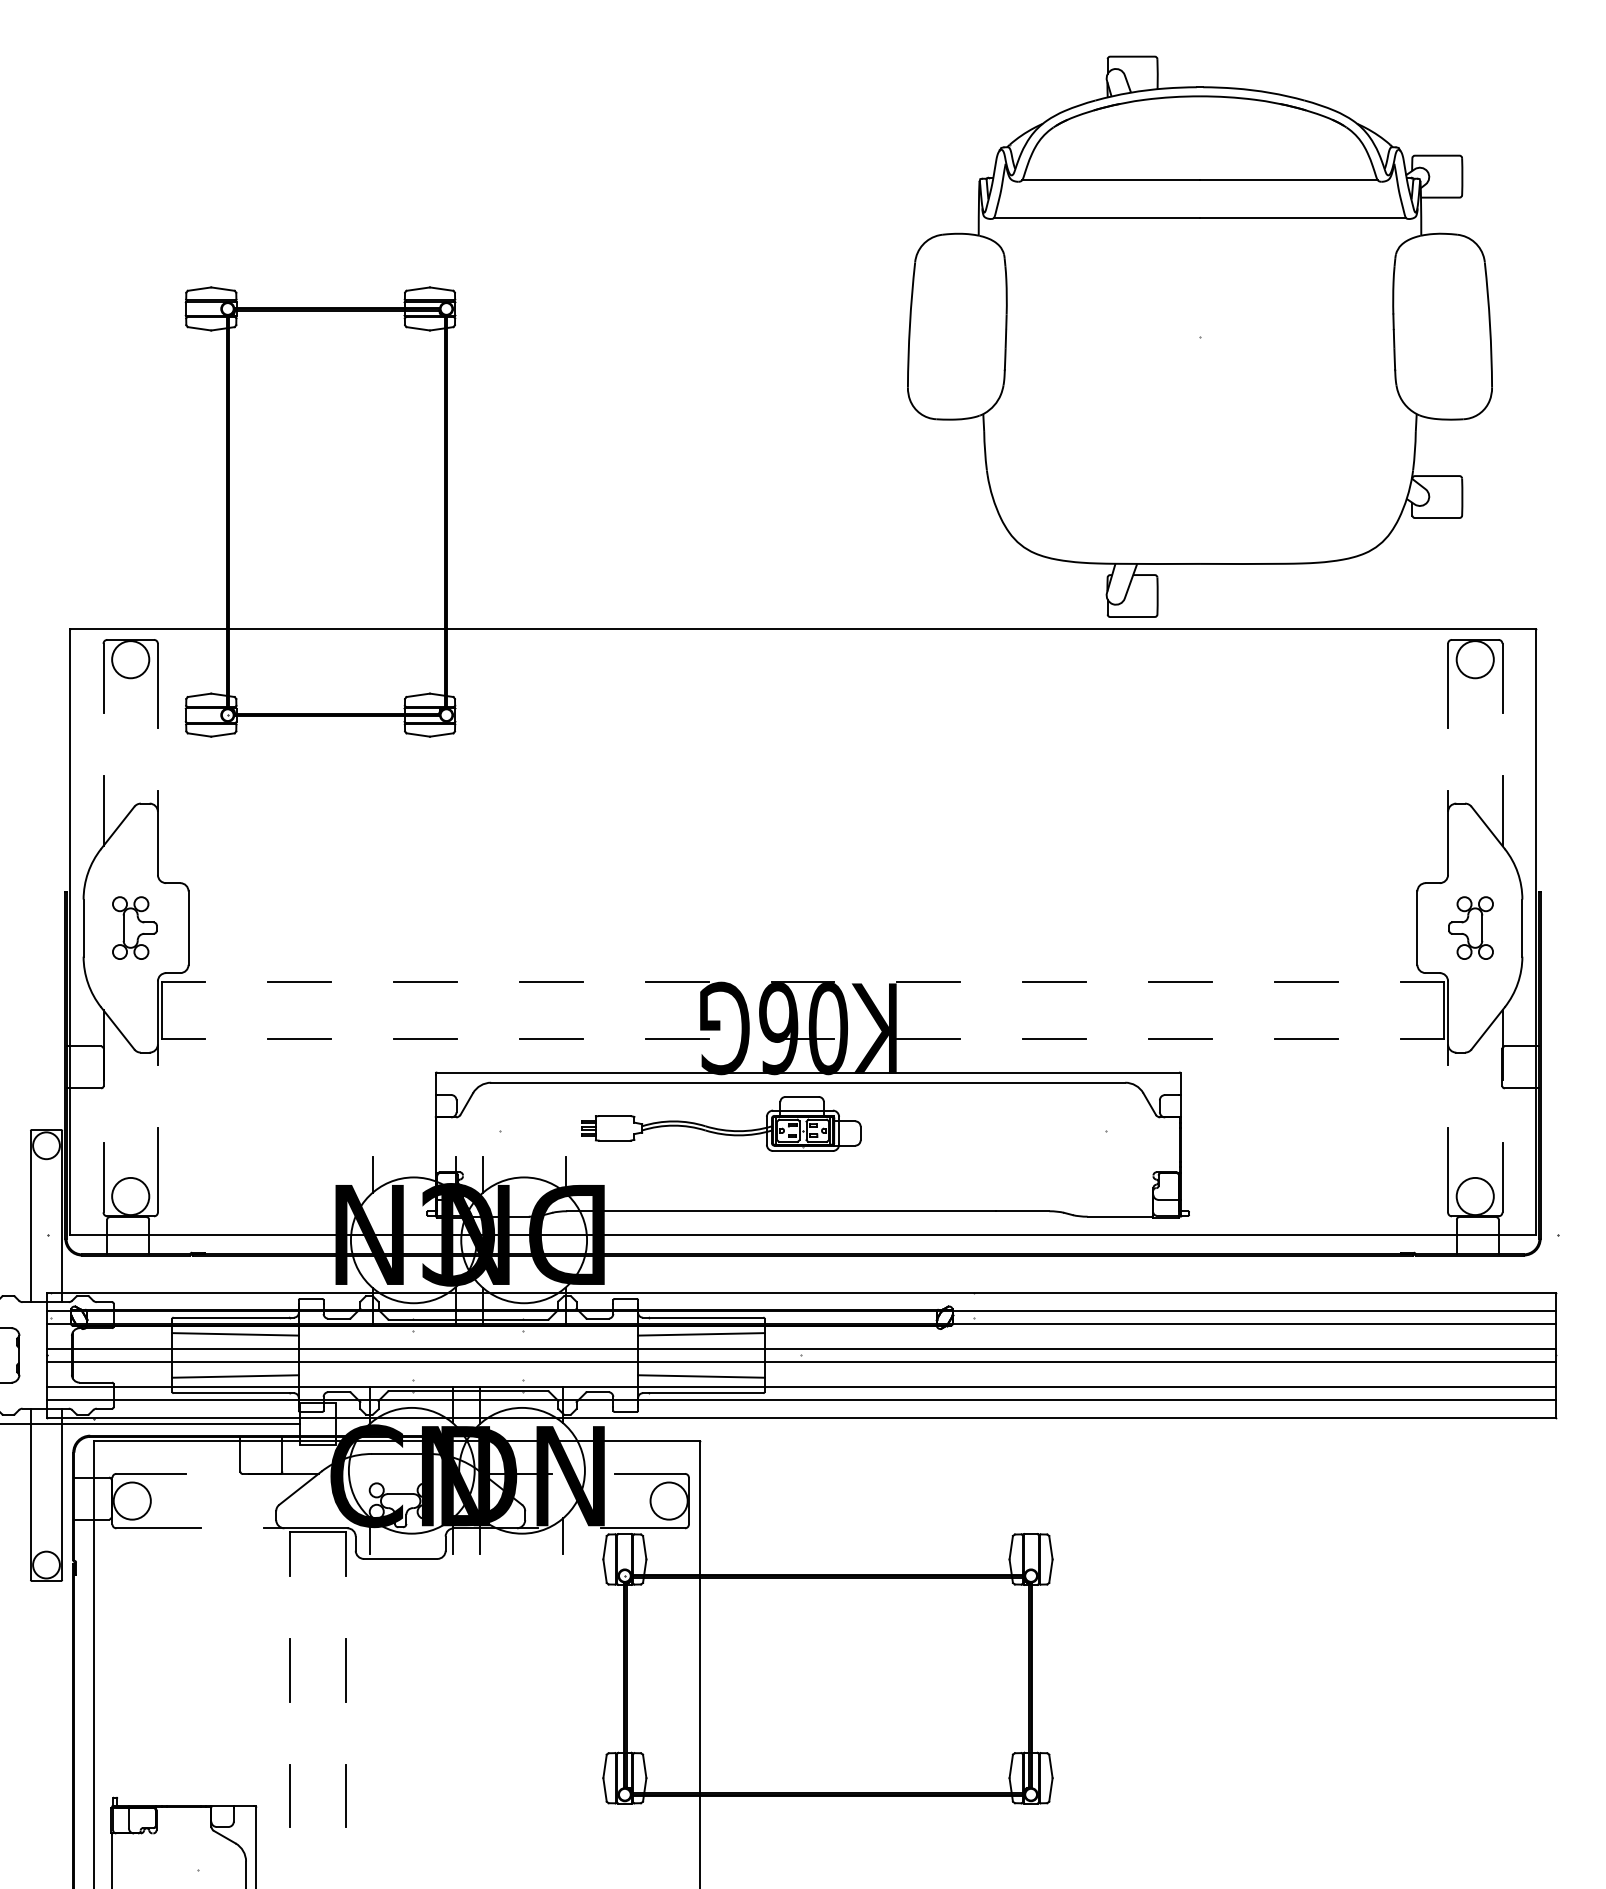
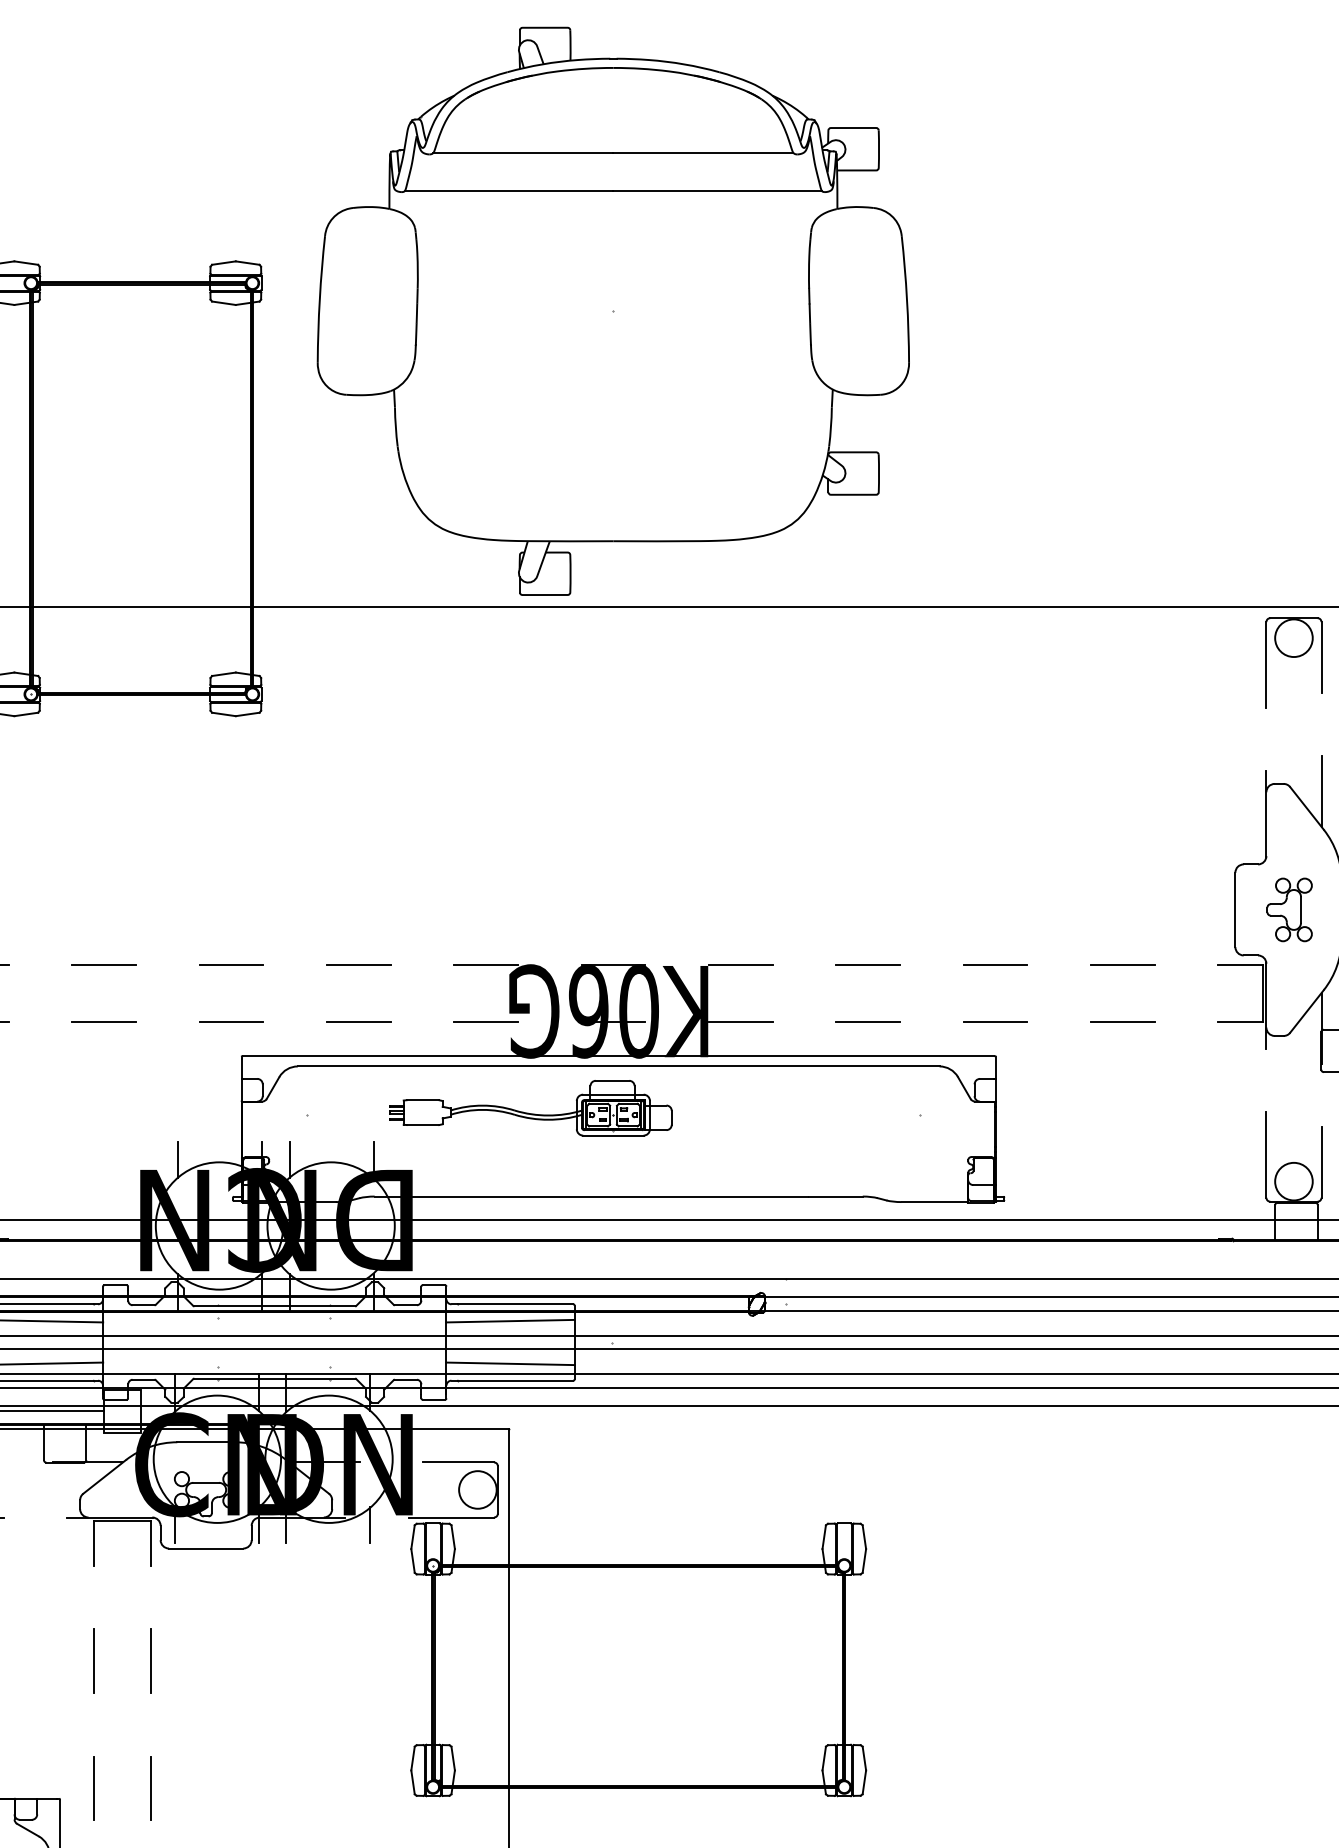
part: (1199, 336) -> (612, 311), moved

